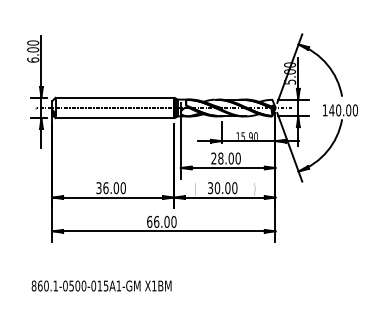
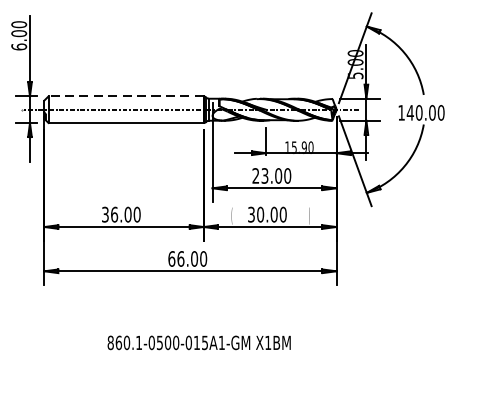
line: (114, 97) -> (125, 95), solid -> dashed
text: (220, 158) -> (264, 175), 28.00 -> 23.00
text: (101, 285) -> (199, 342), moved

